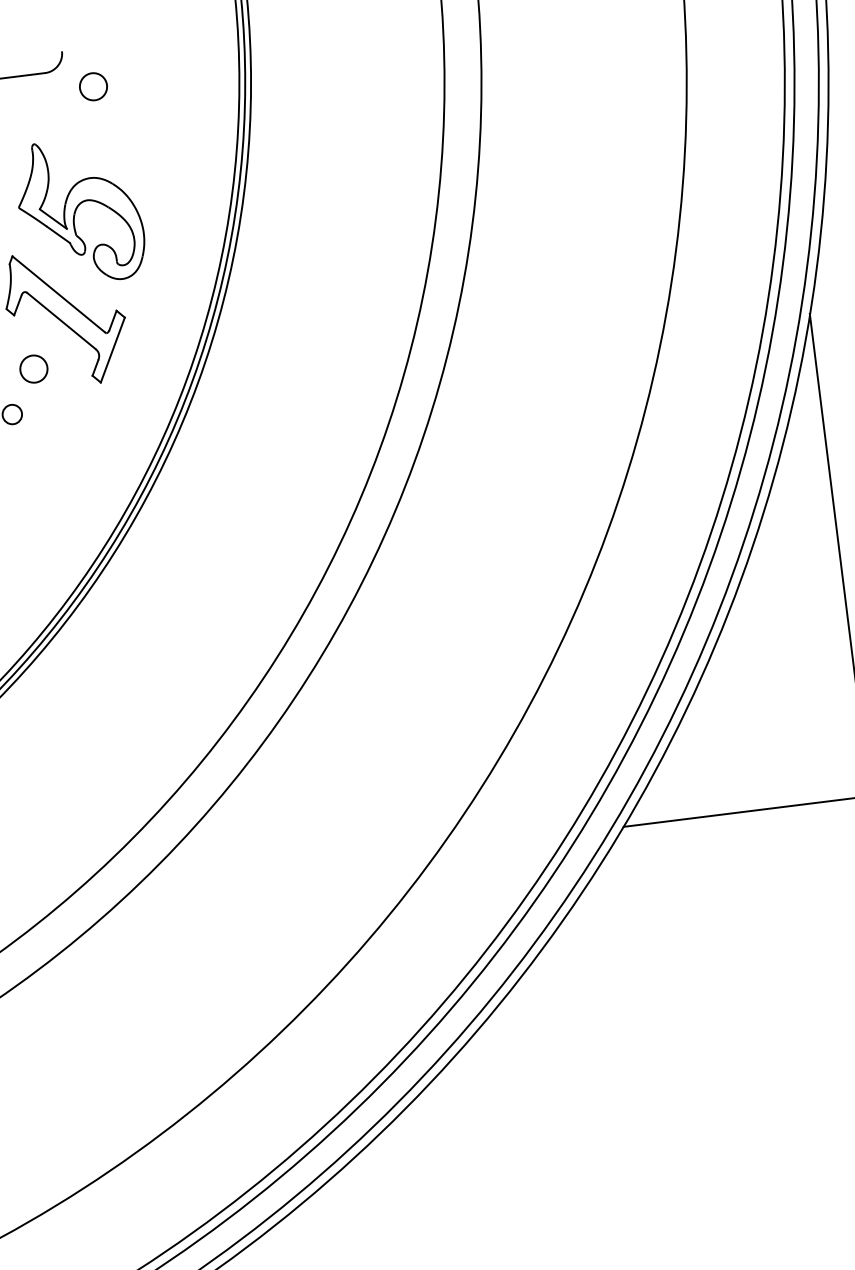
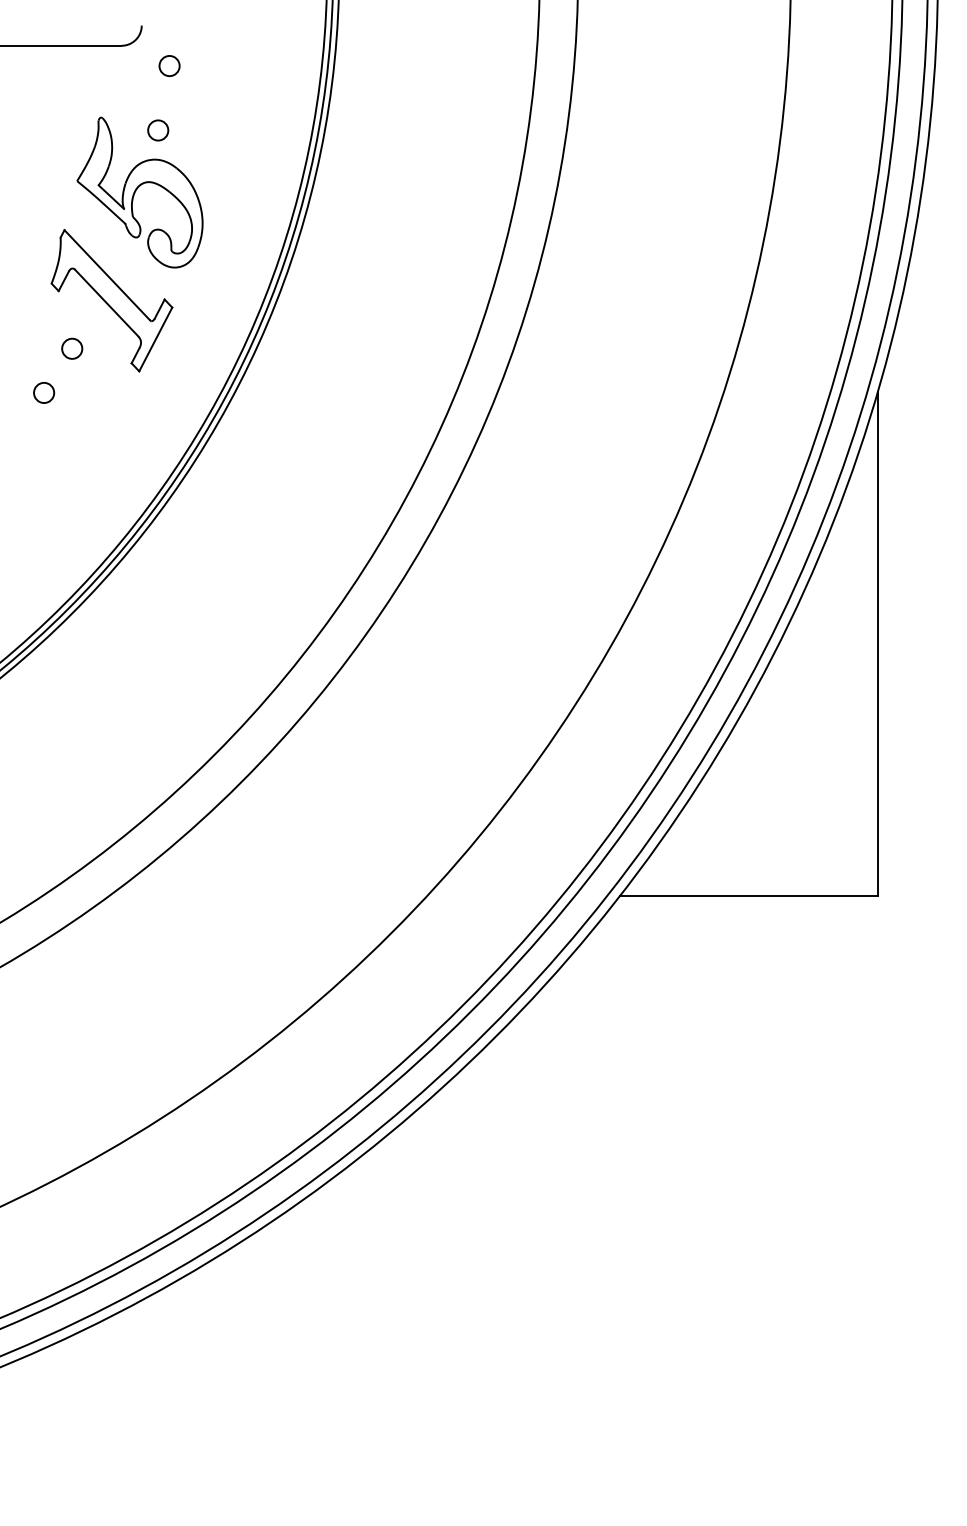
circle: (93, 86) -> (169, 65), size x0.71
circle: (90, 149) -> (158, 130), added
circle: (34, 368) -> (72, 348), size x0.71

